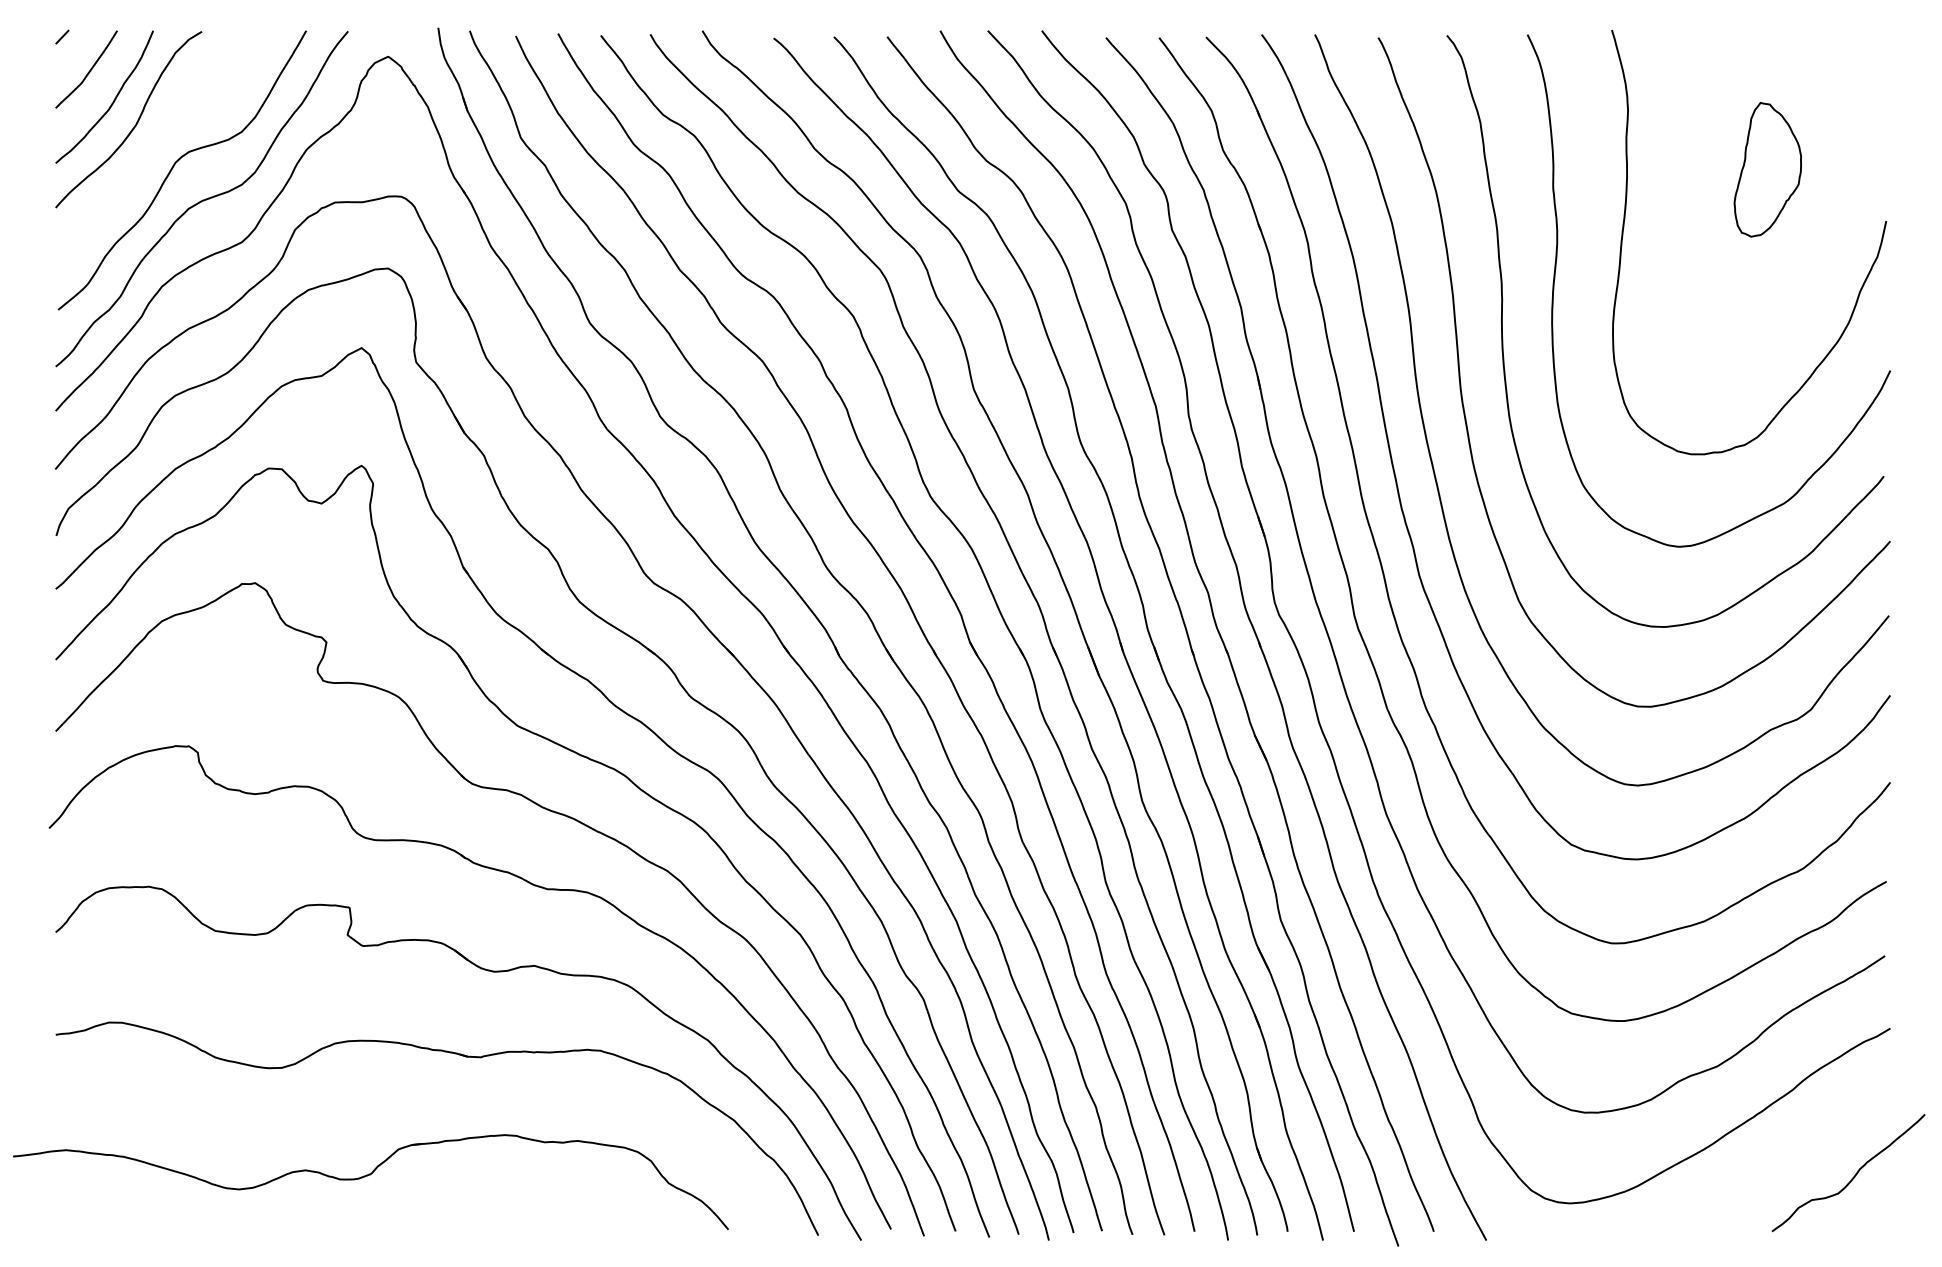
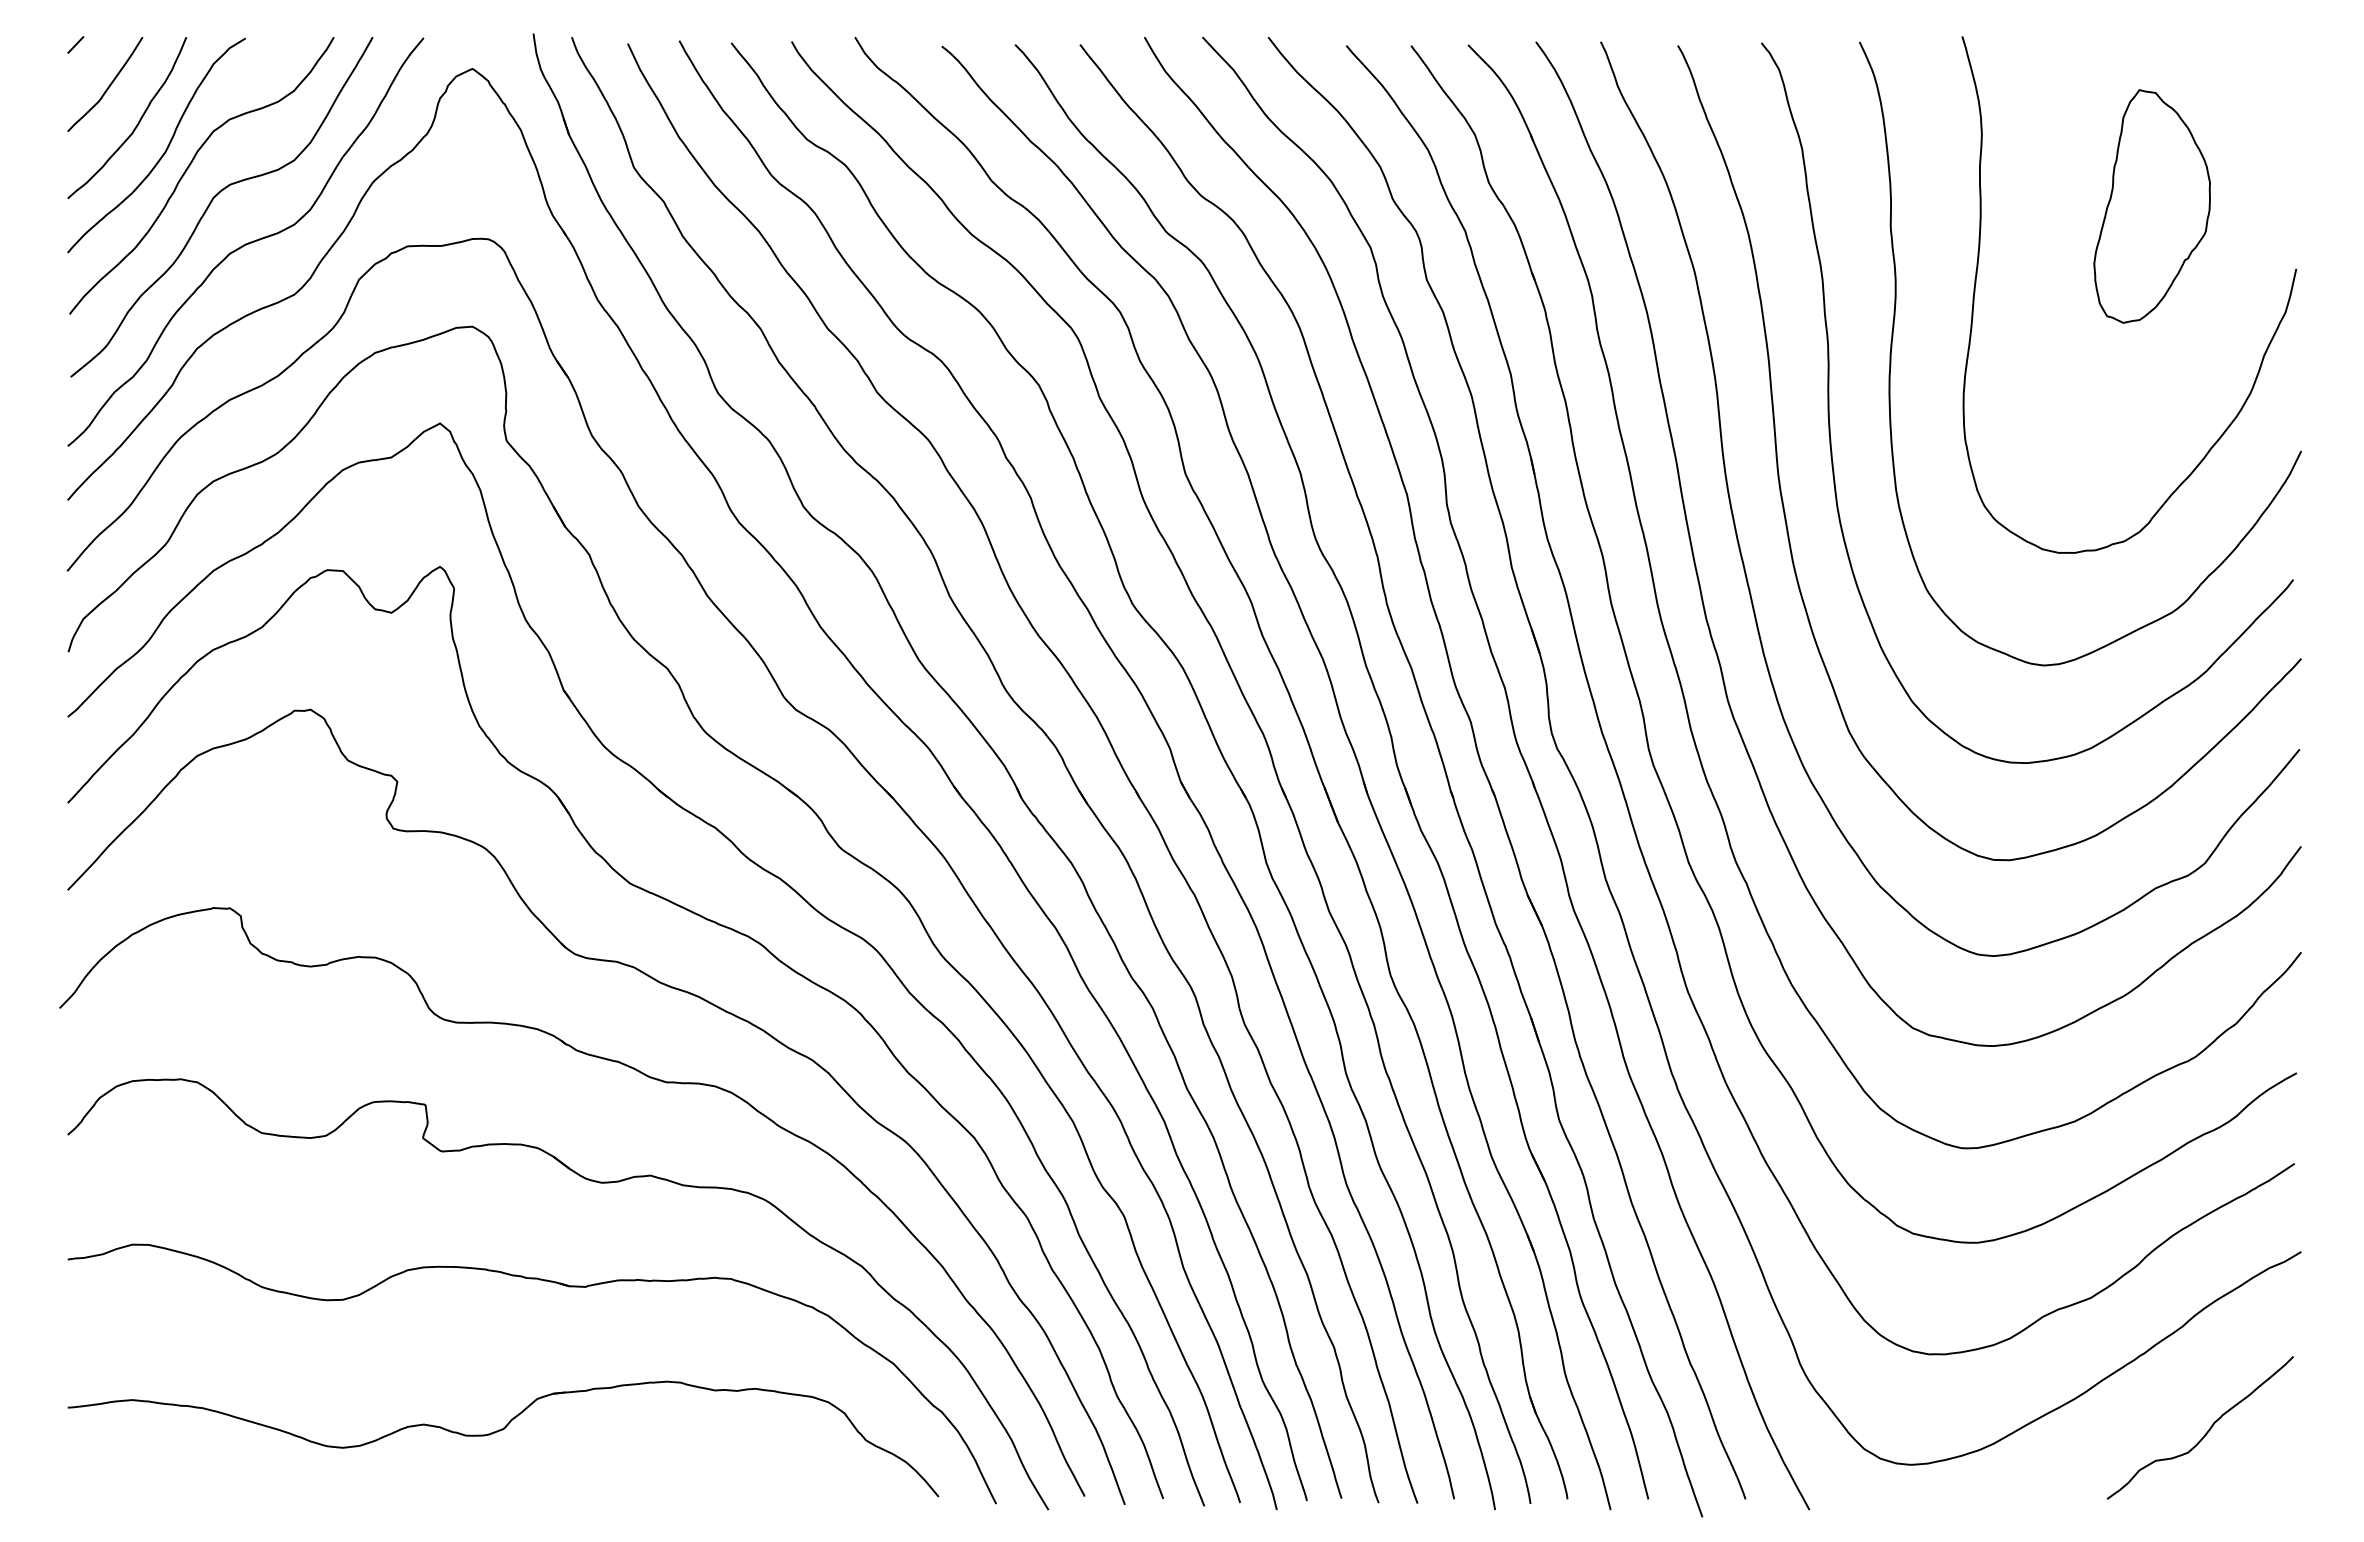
curve: (155, 137) -> (189, 167), added
part: (1767, 169) -> (2151, 206), size x1.43
part: (368, 1176) -> (500, 1431), moved
curve: (1852, 1177) -> (2205, 1433), moved

